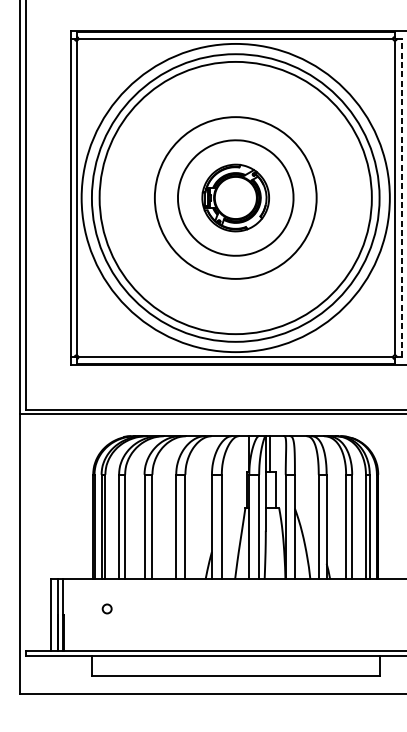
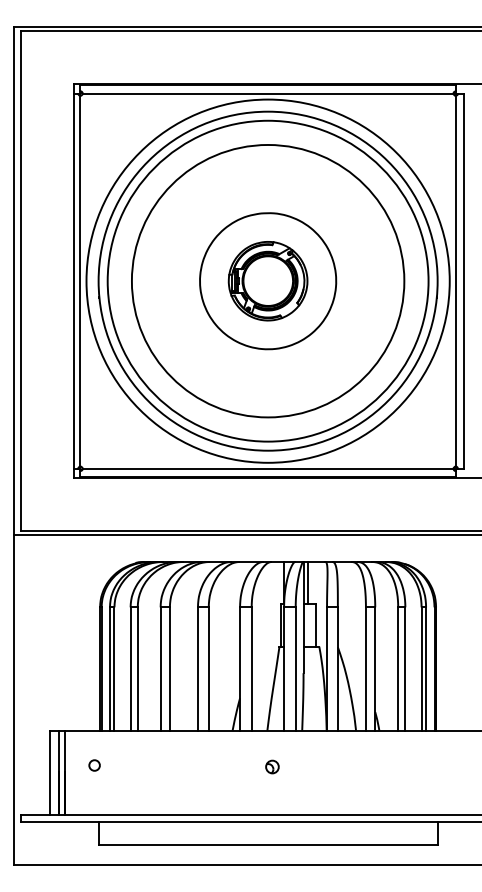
circle: (235, 197) -> (267, 280), size x1.43
line: (402, 198) -> (464, 281), dashed -> solid
circle: (107, 608) -> (94, 765), moved
part: (239, 609) -> (272, 766), added

